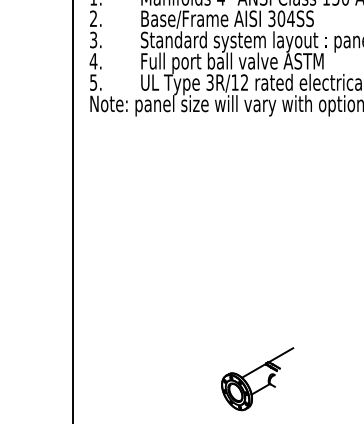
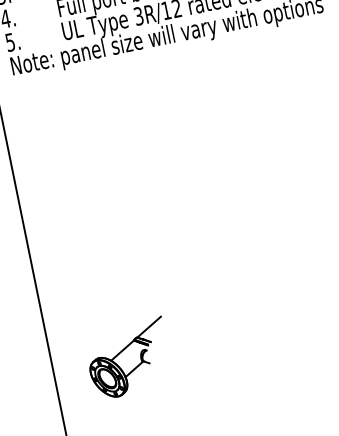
part: (253, 372) -> (122, 352), moved

